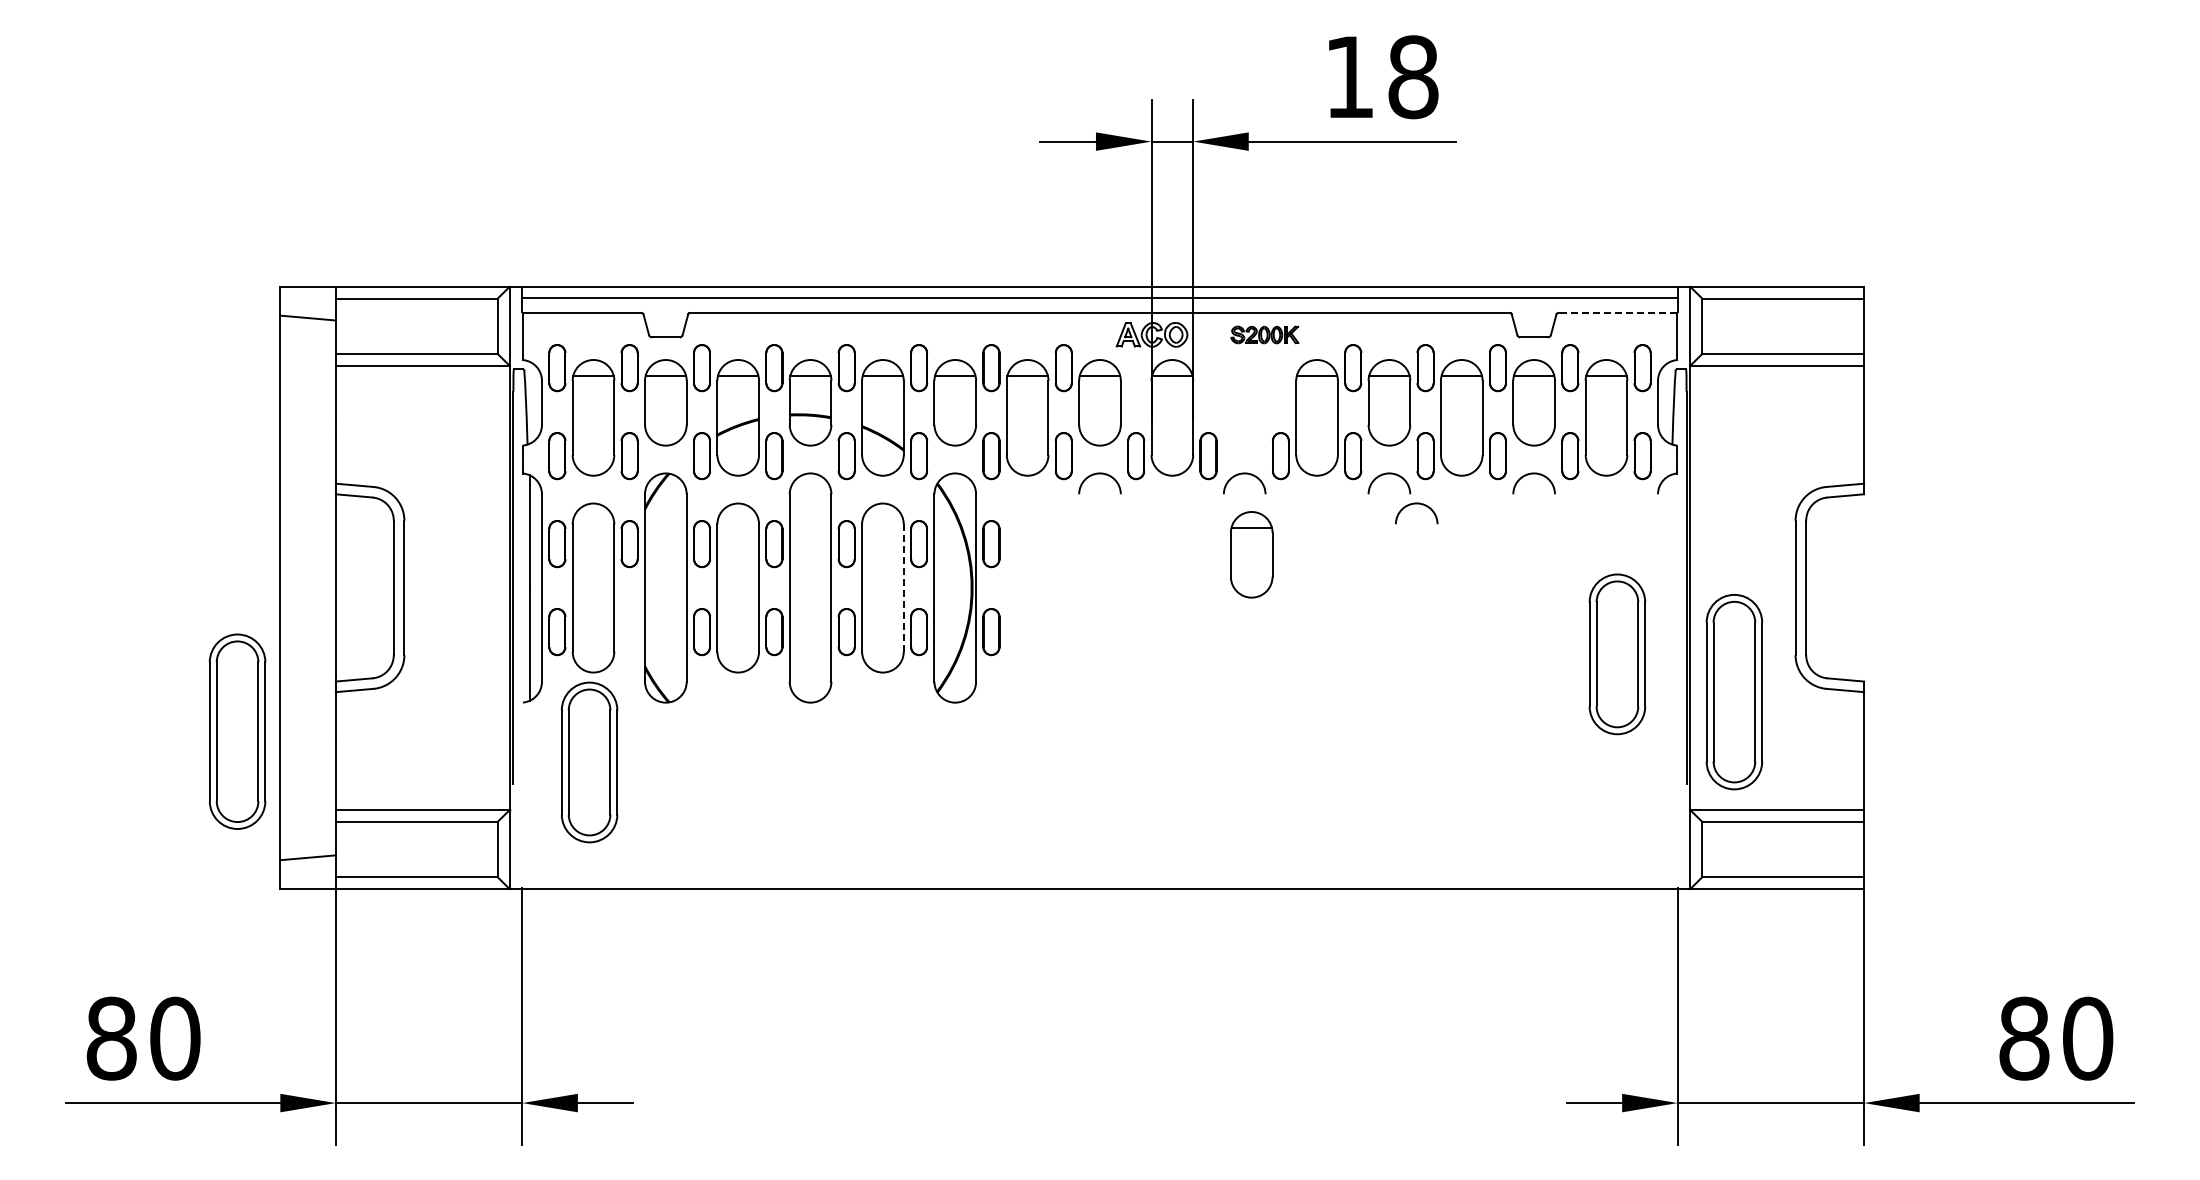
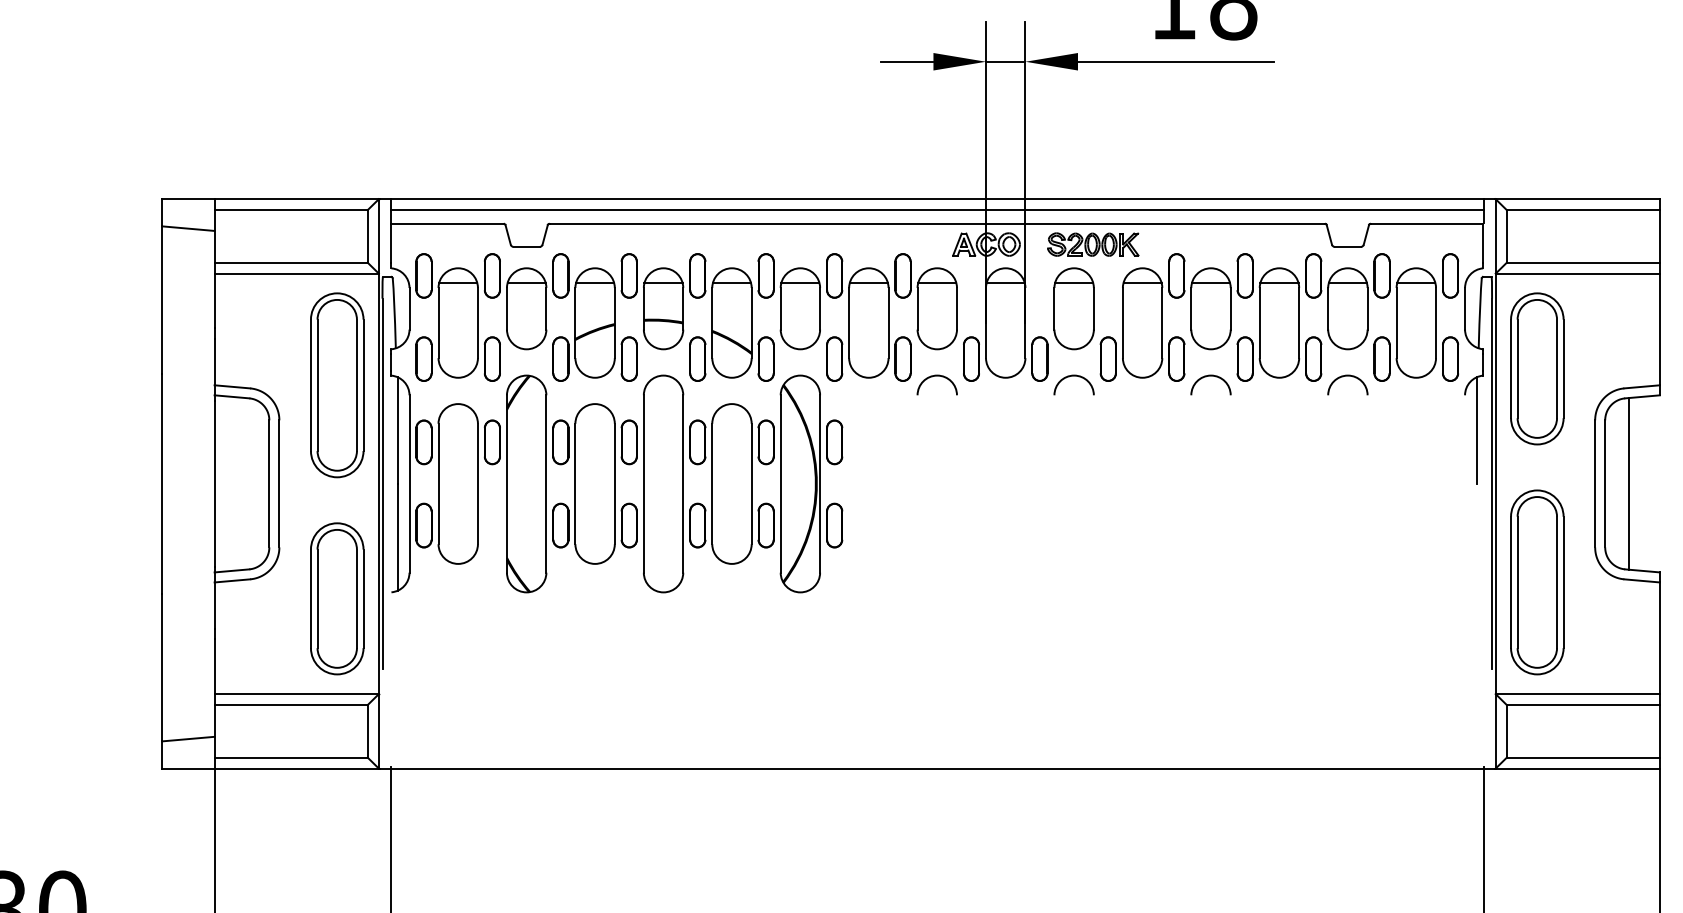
line: (1617, 313) -> (1426, 224), dashed -> solid
part: (1264, 334) -> (1092, 244), size x1.43
arc: (1416, 504) -> (1236, 404), removed
line: (1670, 531) -> (1476, 430), added
part: (1251, 554) -> (1073, 308), moved
line: (1831, 587) -> (1629, 483), added
line: (903, 588) -> (751, 484), dashed -> solid
part: (1617, 654) -> (1537, 369), moved
part: (237, 731) -> (337, 385), moved
part: (589, 762) -> (337, 598), moved

